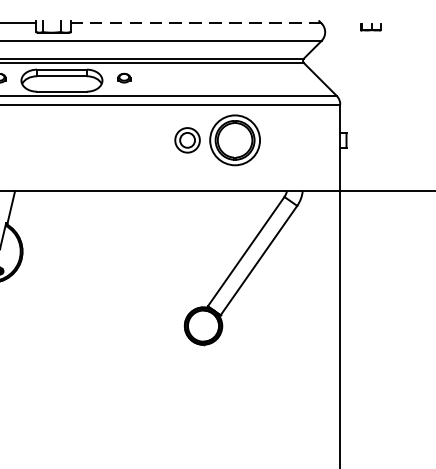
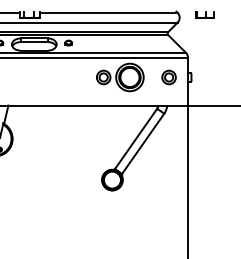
line: (196, 22) -> (108, 12), dashed -> solid
part: (370, 26) -> (204, 14), size x1.67
part: (304, 140) -> (168, 77), added

